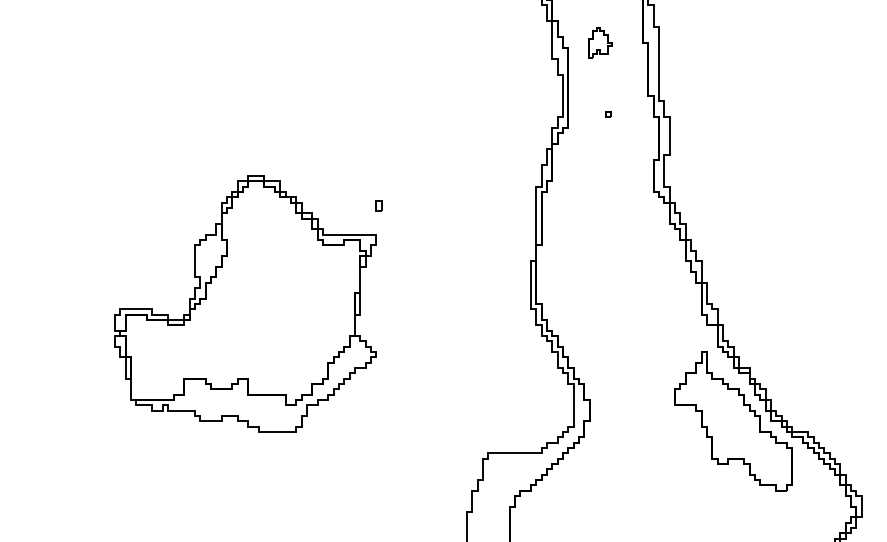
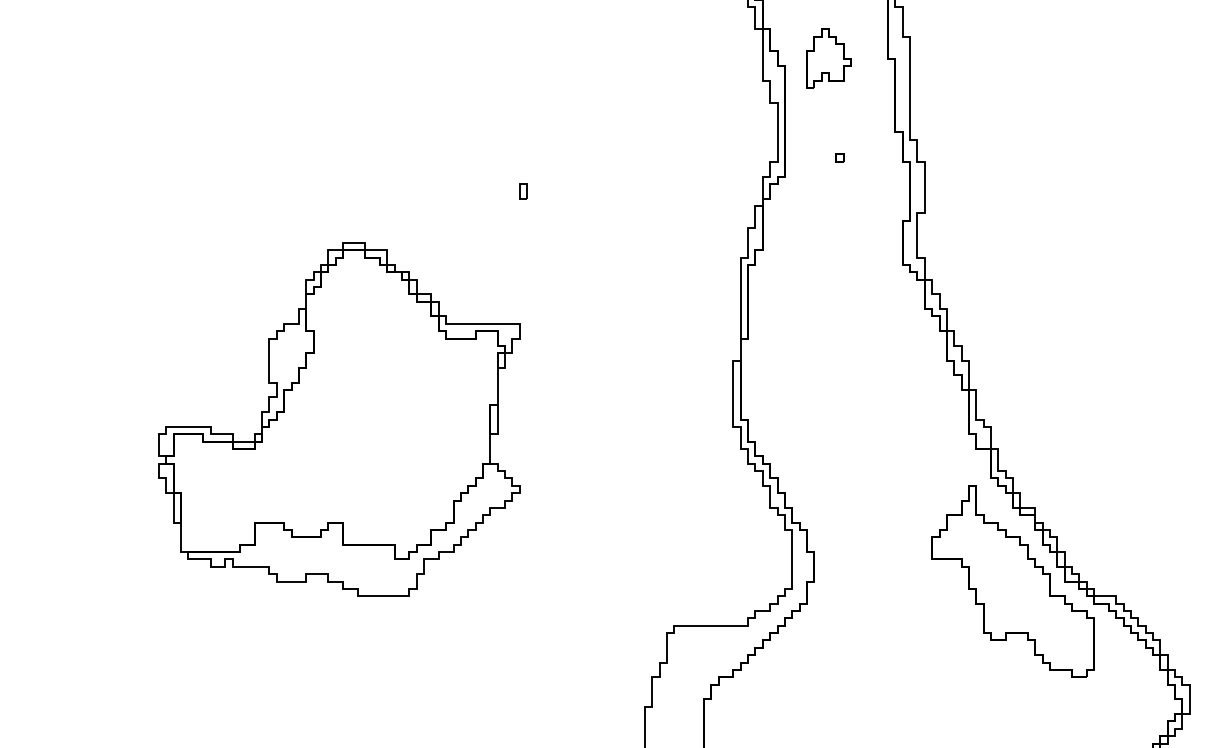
part: (599, 42) -> (828, 58), size x1.43
part: (379, 206) -> (523, 191), moved

